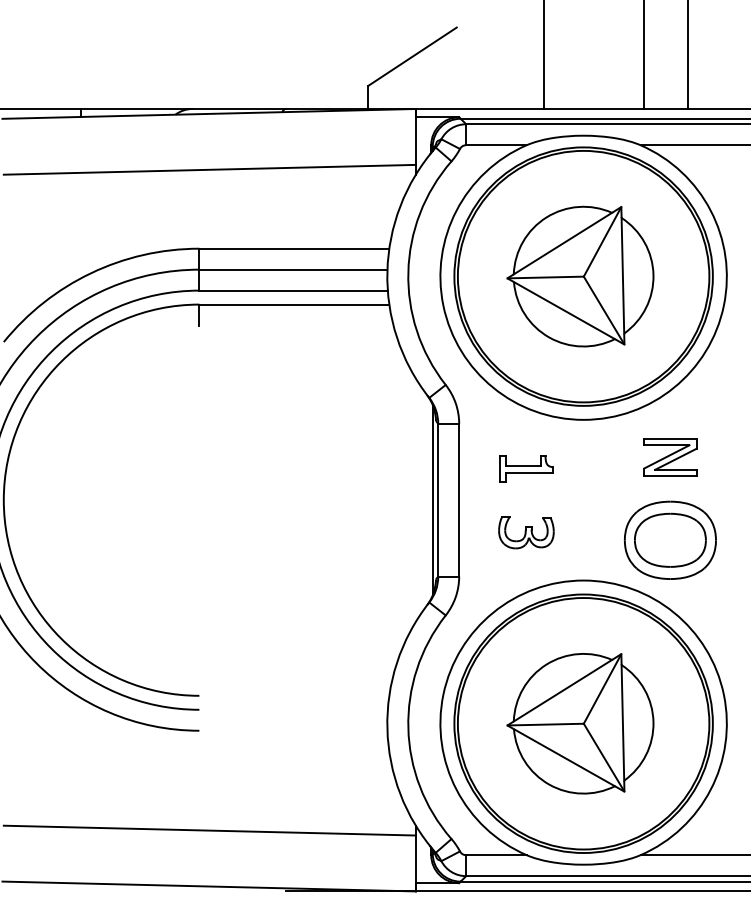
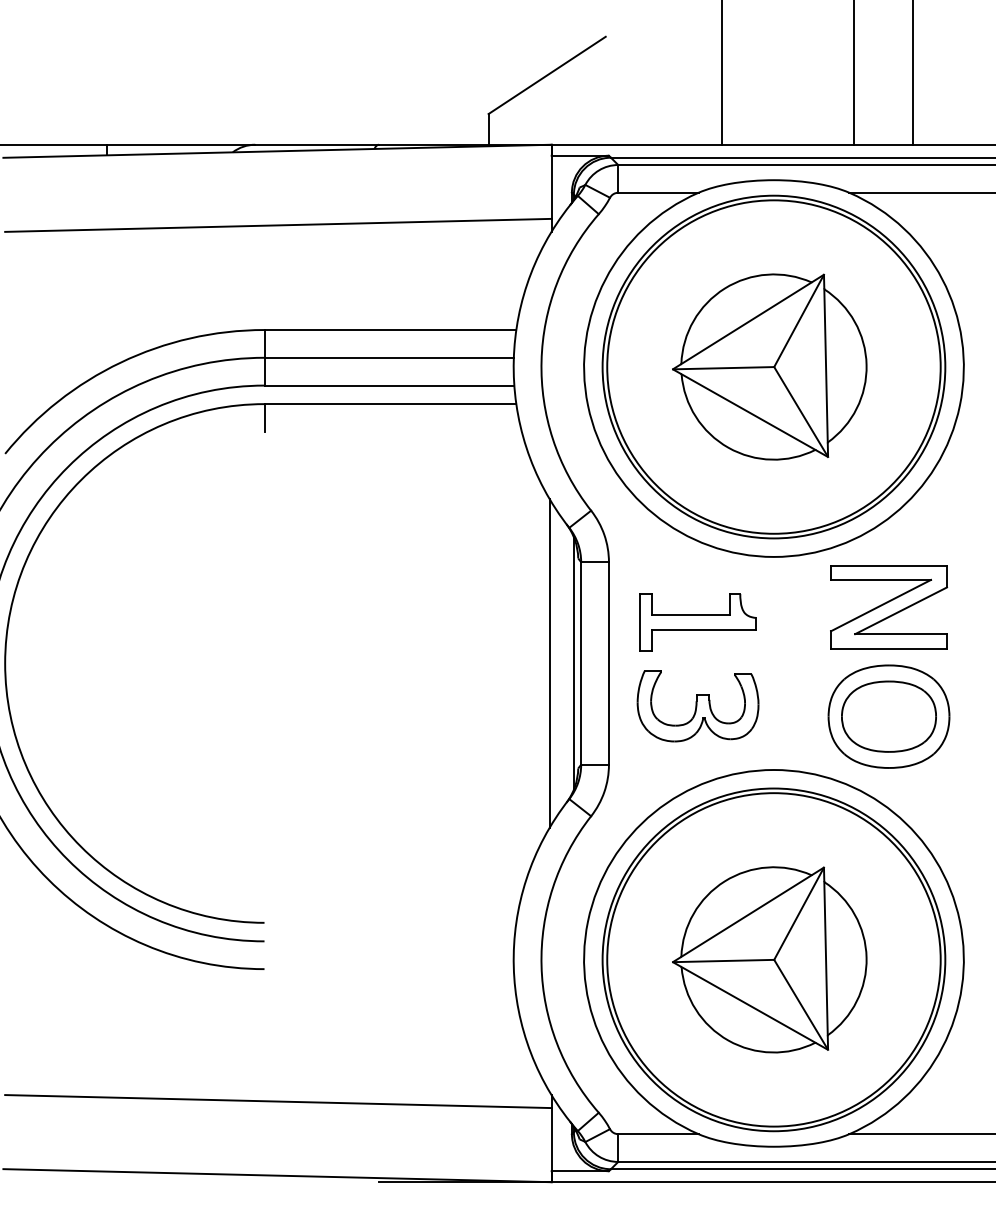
part: (670, 457) -> (889, 606), size x1.67
part: (526, 468) -> (698, 621), size x1.67
line: (414, 499) -> (549, 662), added
part: (526, 532) -> (698, 706), size x1.67

